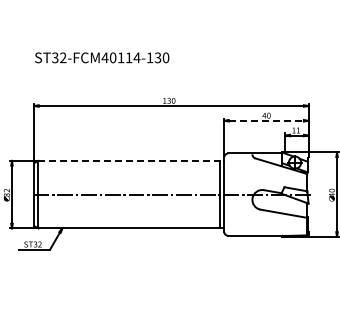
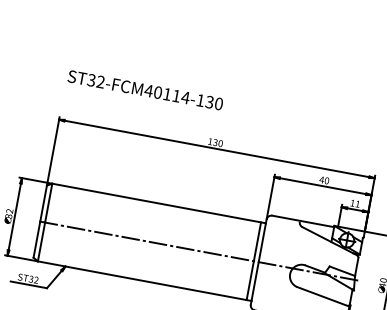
text: (102, 57) -> (145, 89), moved
line: (266, 120) -> (323, 185), dashed -> solid
line: (131, 160) -> (159, 203), dashed -> solid

